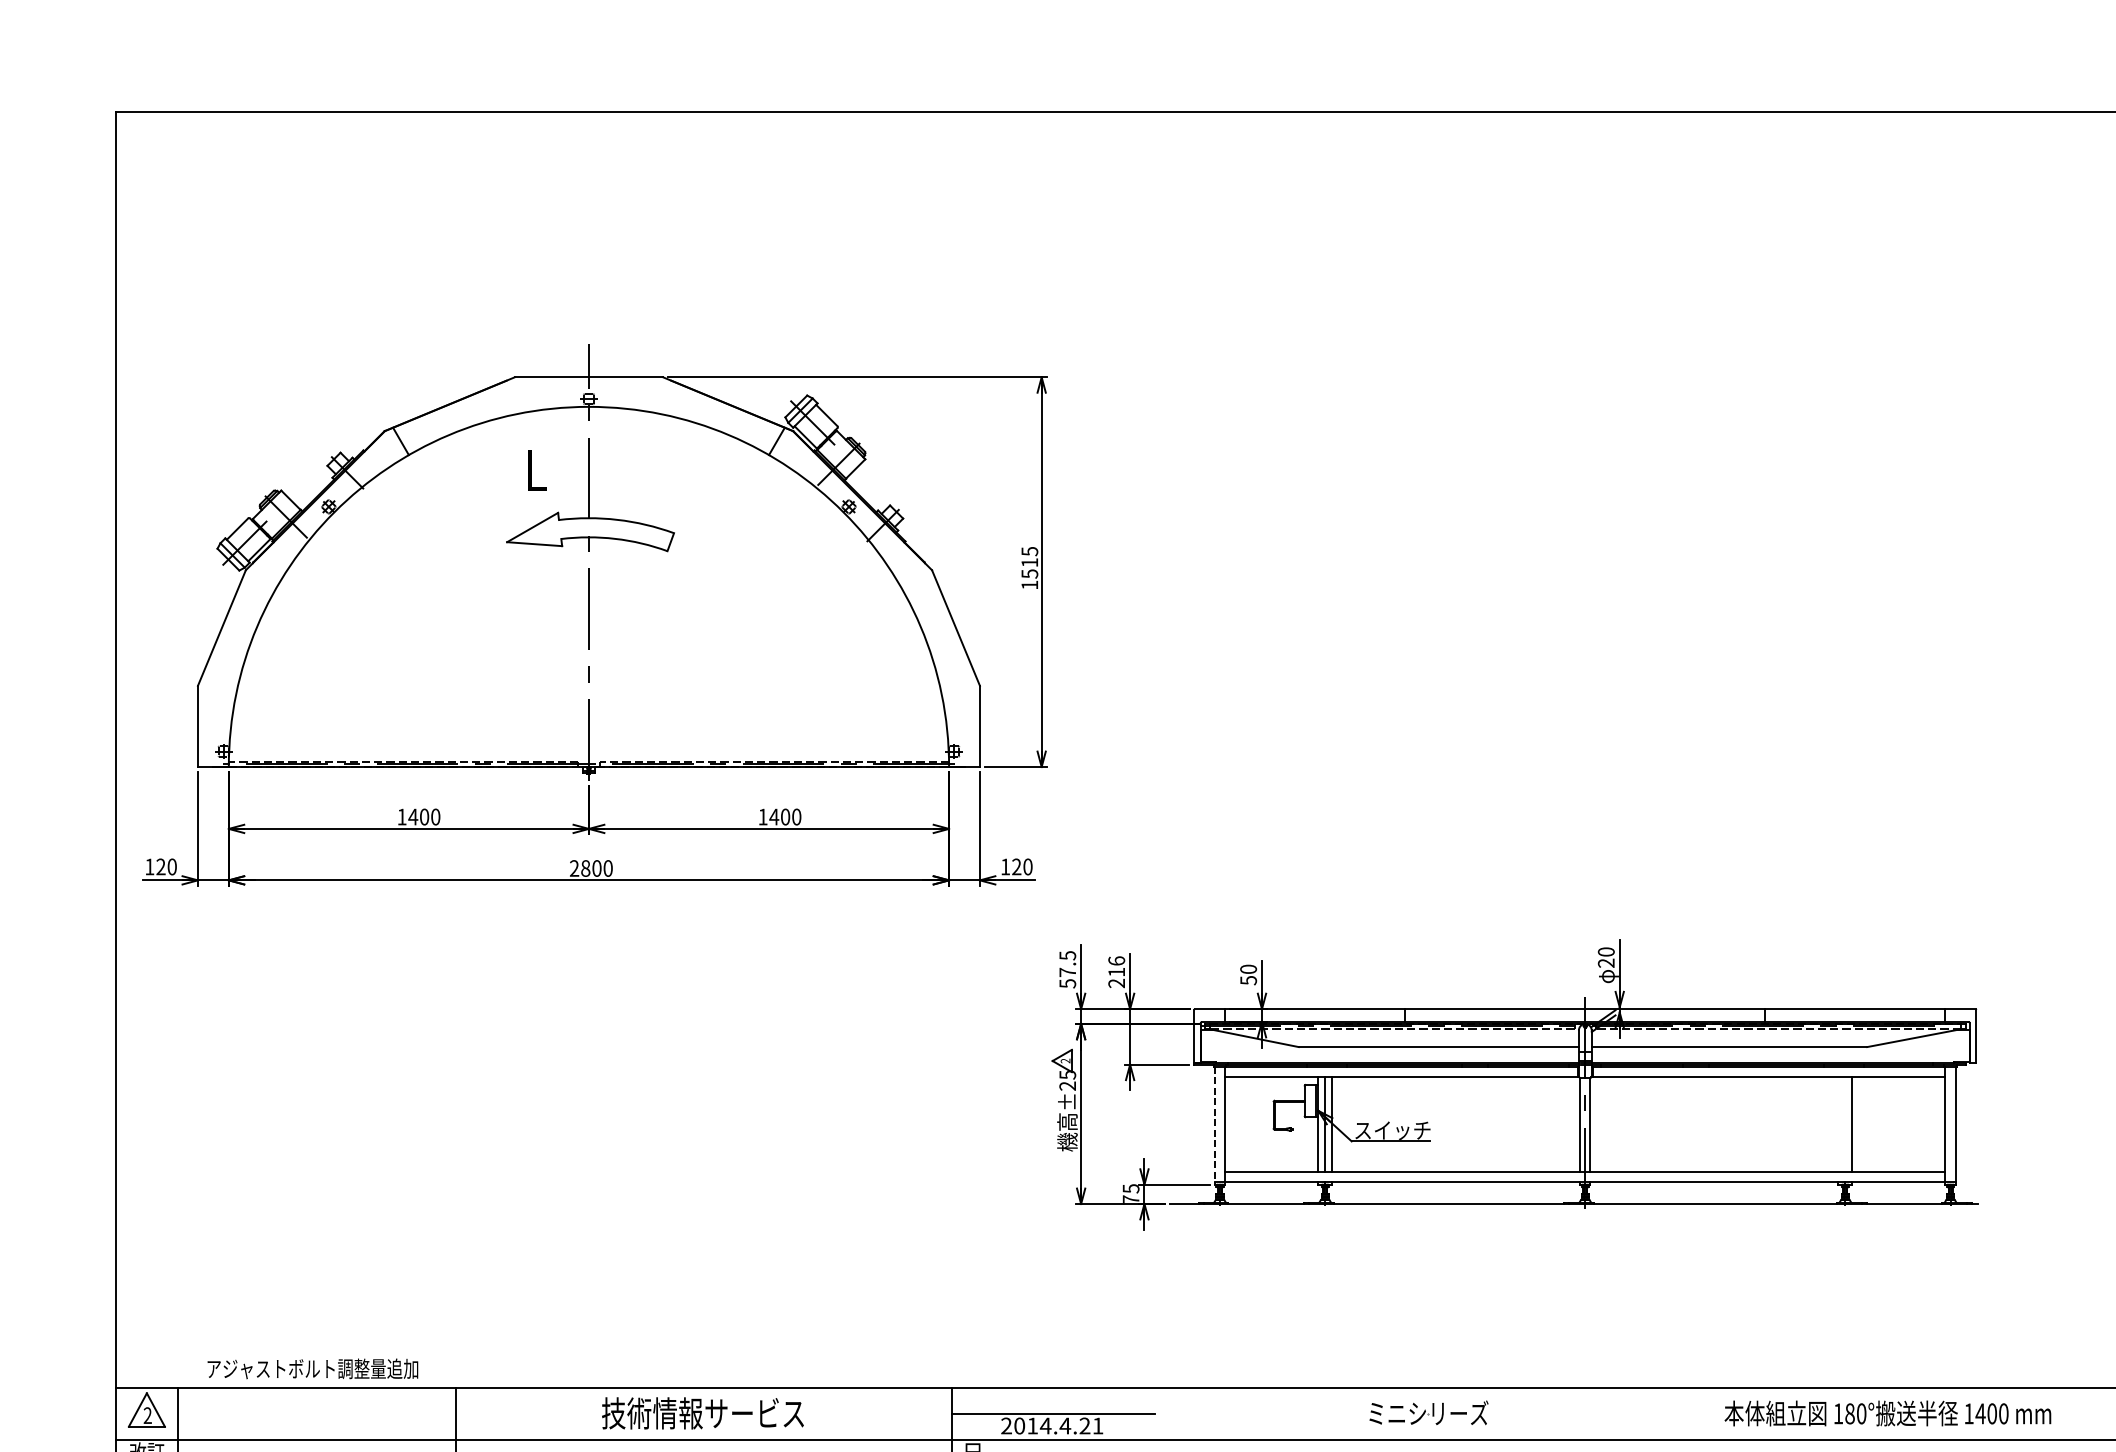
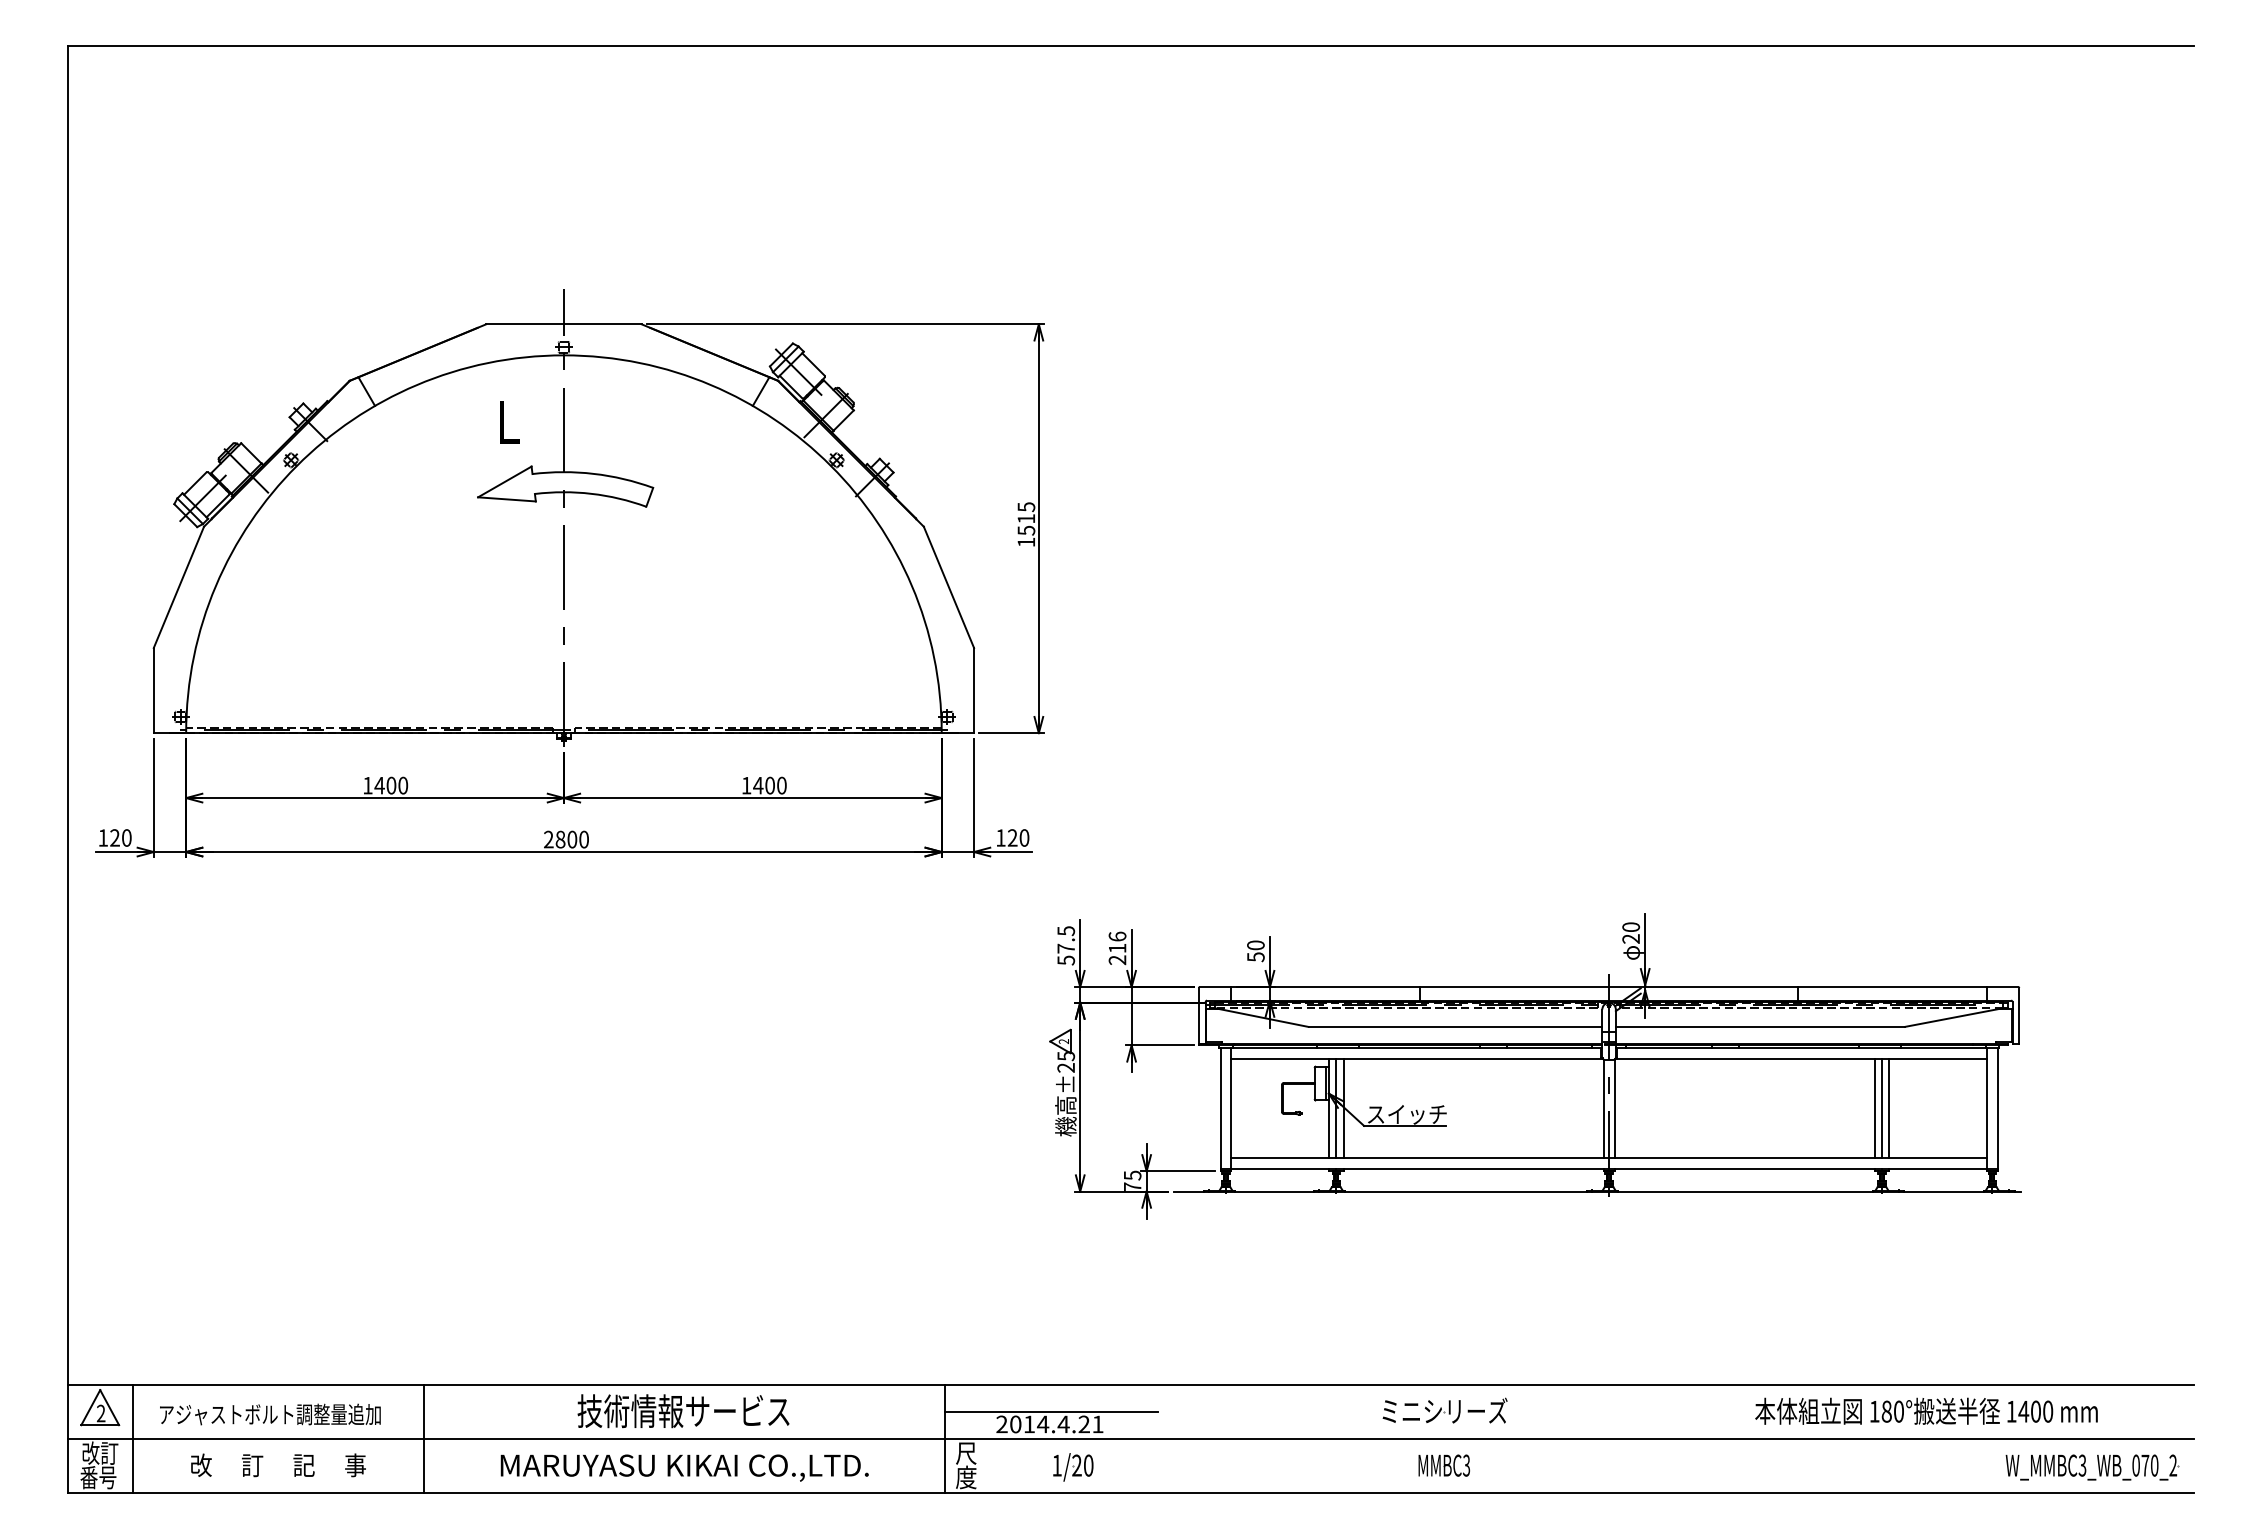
line: (1838, 1124) -> (1874, 1108), added
line: (1844, 1124) -> (1881, 1108), added
line: (1214, 1125) -> (1220, 1109), dashed -> solid
text: (313, 1368) -> (270, 1414), moved

